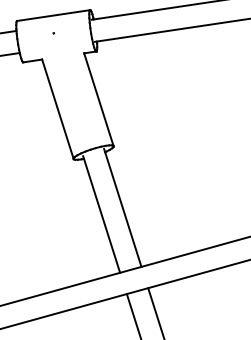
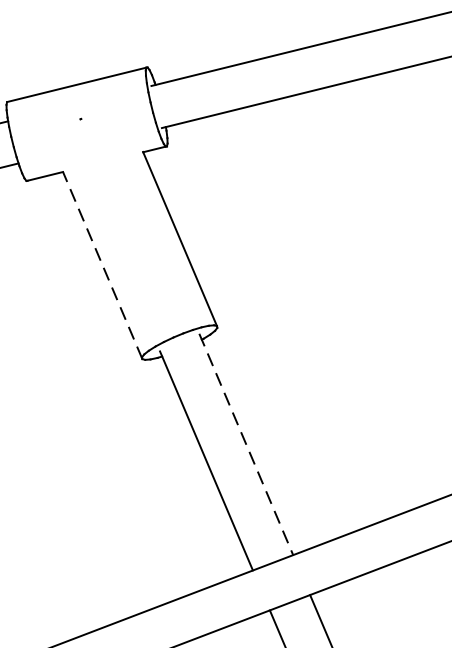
line: (57, 108) -> (101, 263), solid -> dashed
line: (122, 207) -> (245, 443), solid -> dashed

